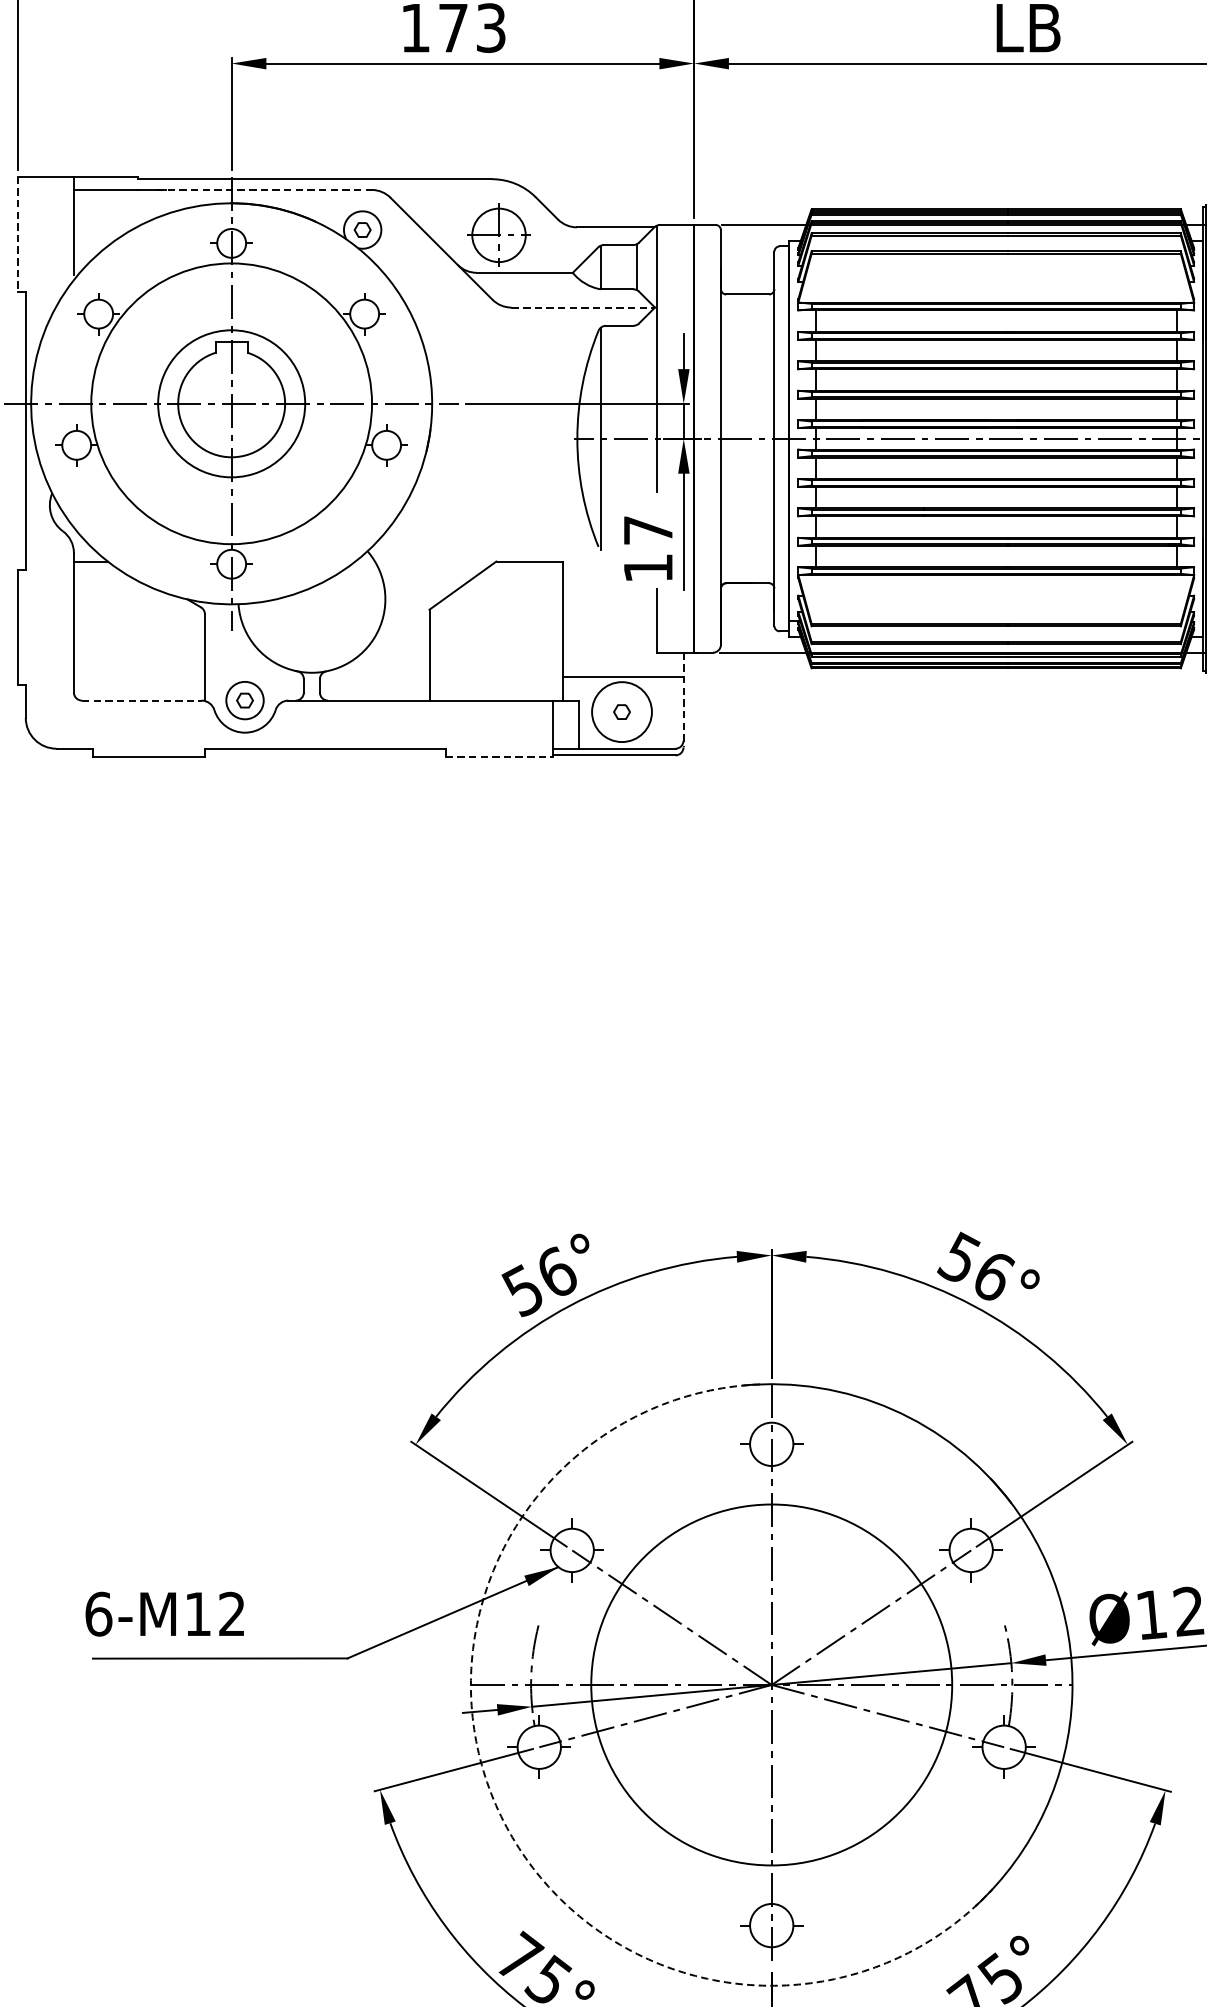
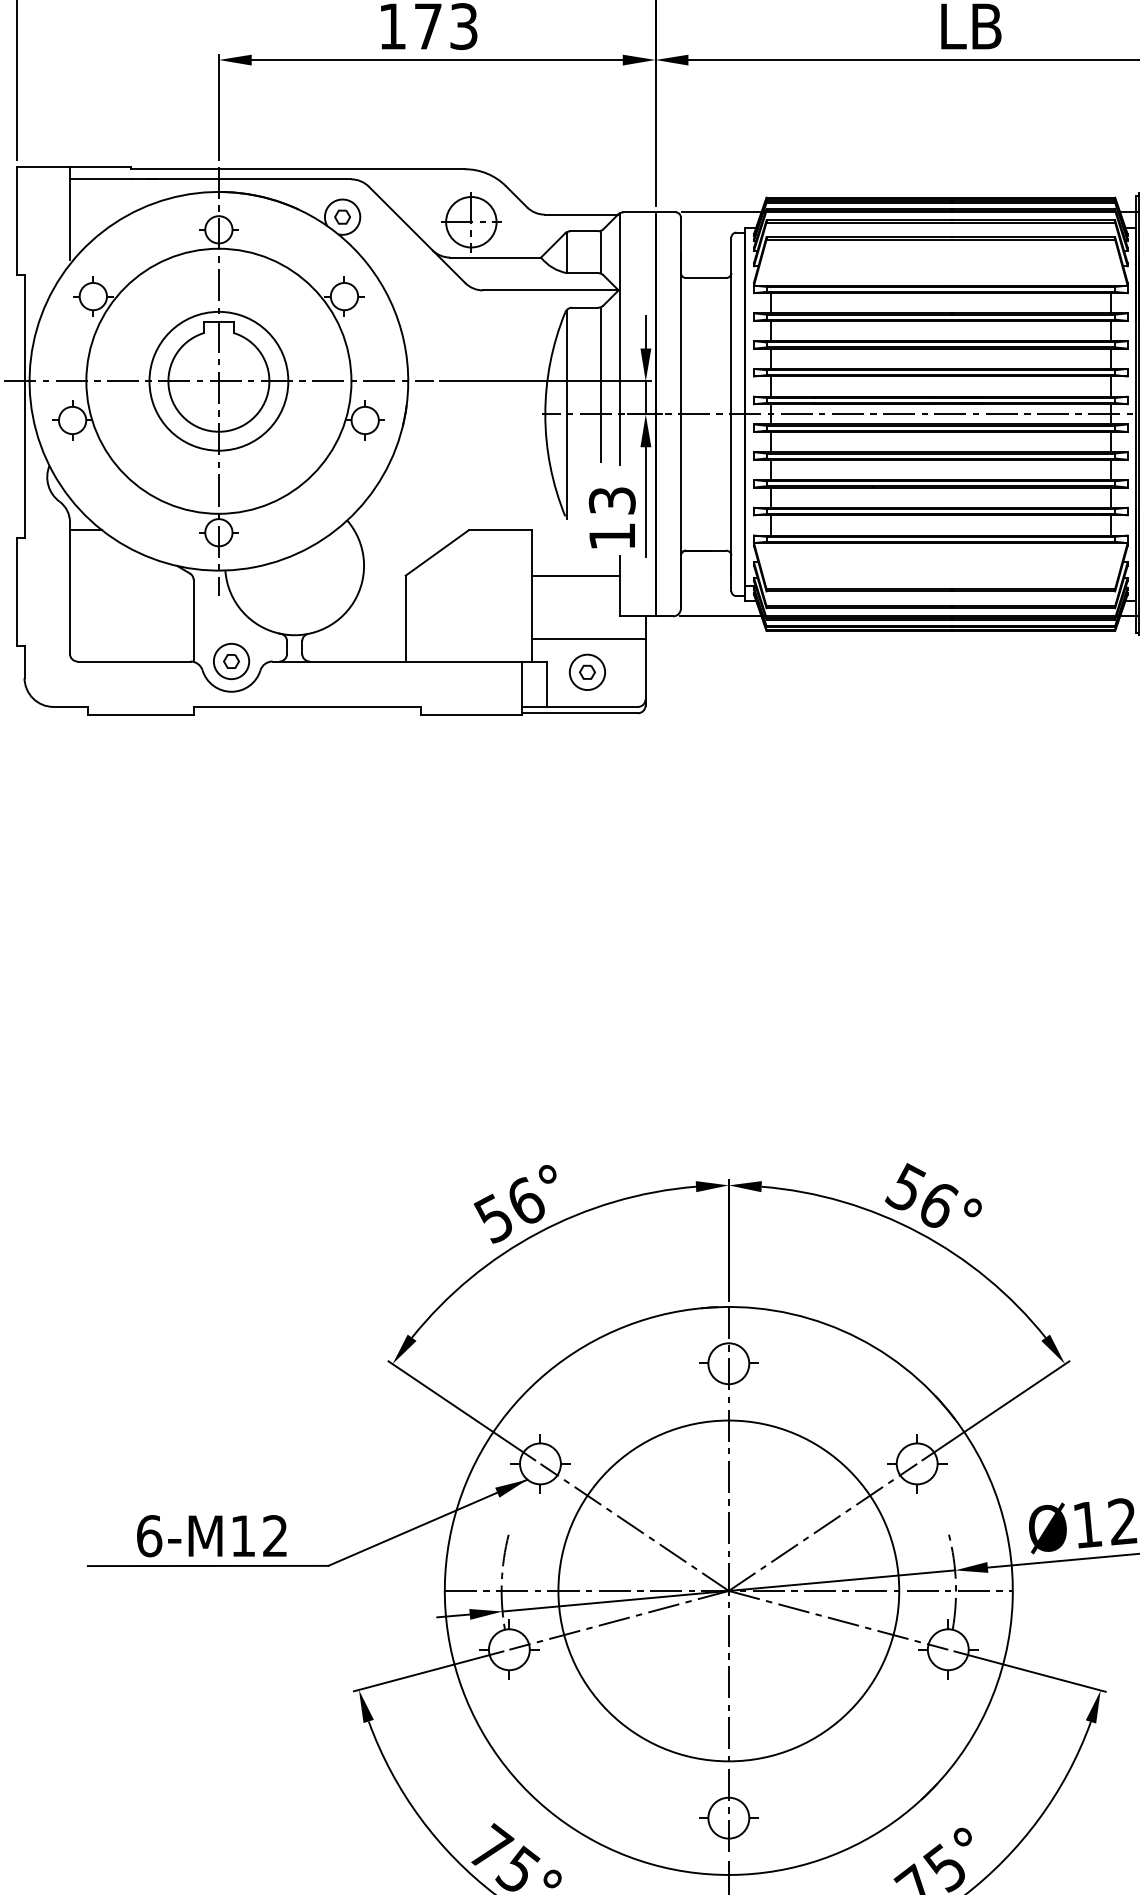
line: (264, 190) -> (249, 179), dashed -> solid
line: (17, 234) -> (16, 221), dashed -> solid
line: (582, 307) -> (550, 290), dashed -> solid
line: (636, 407) -> (601, 384), added
text: (647, 530) -> (611, 500), 17 -> 13
line: (609, 609) -> (575, 575), added
line: (142, 700) -> (134, 661), dashed -> solid
line: (683, 700) -> (645, 661), dashed -> solid
circle: (622, 712) -> (587, 672), size x0.62
line: (499, 756) -> (471, 714), dashed -> solid
text: (164, 1614) -> (211, 1536), moved
arc: (498, 1810) -> (470, 1709), dashed -> solid

